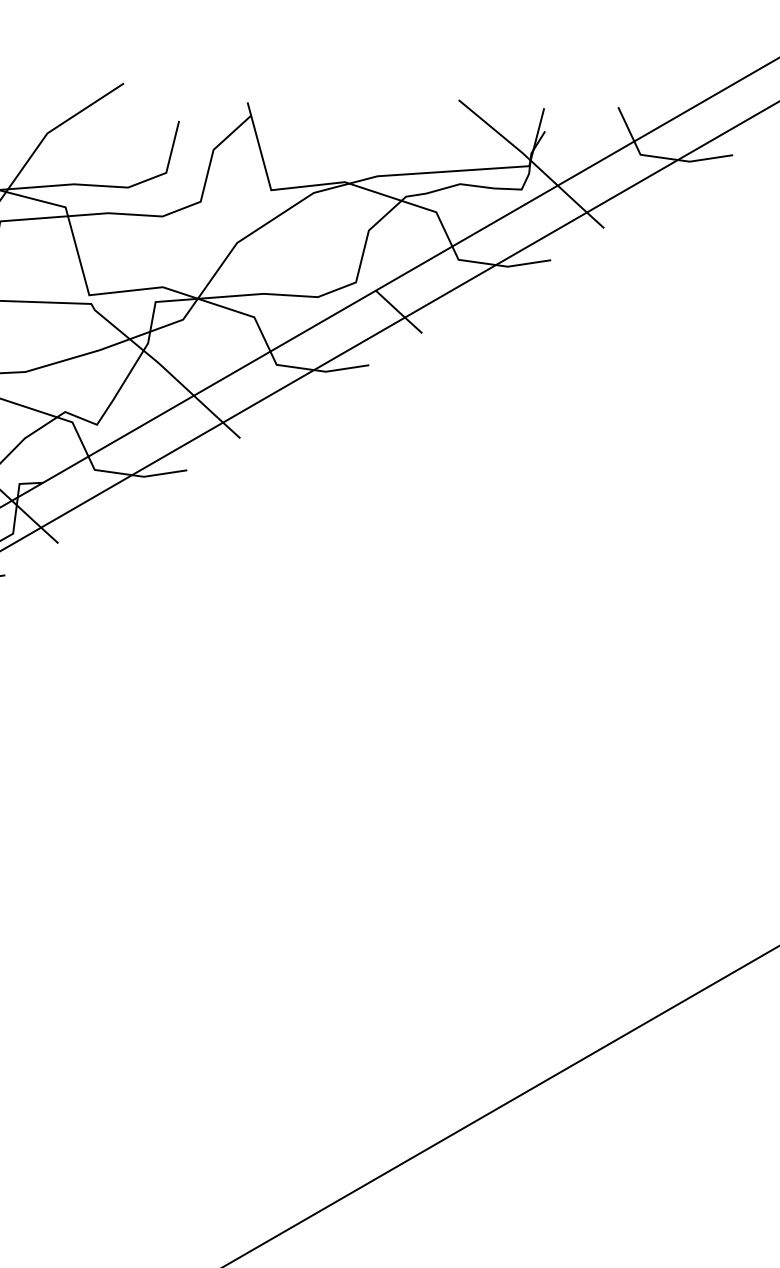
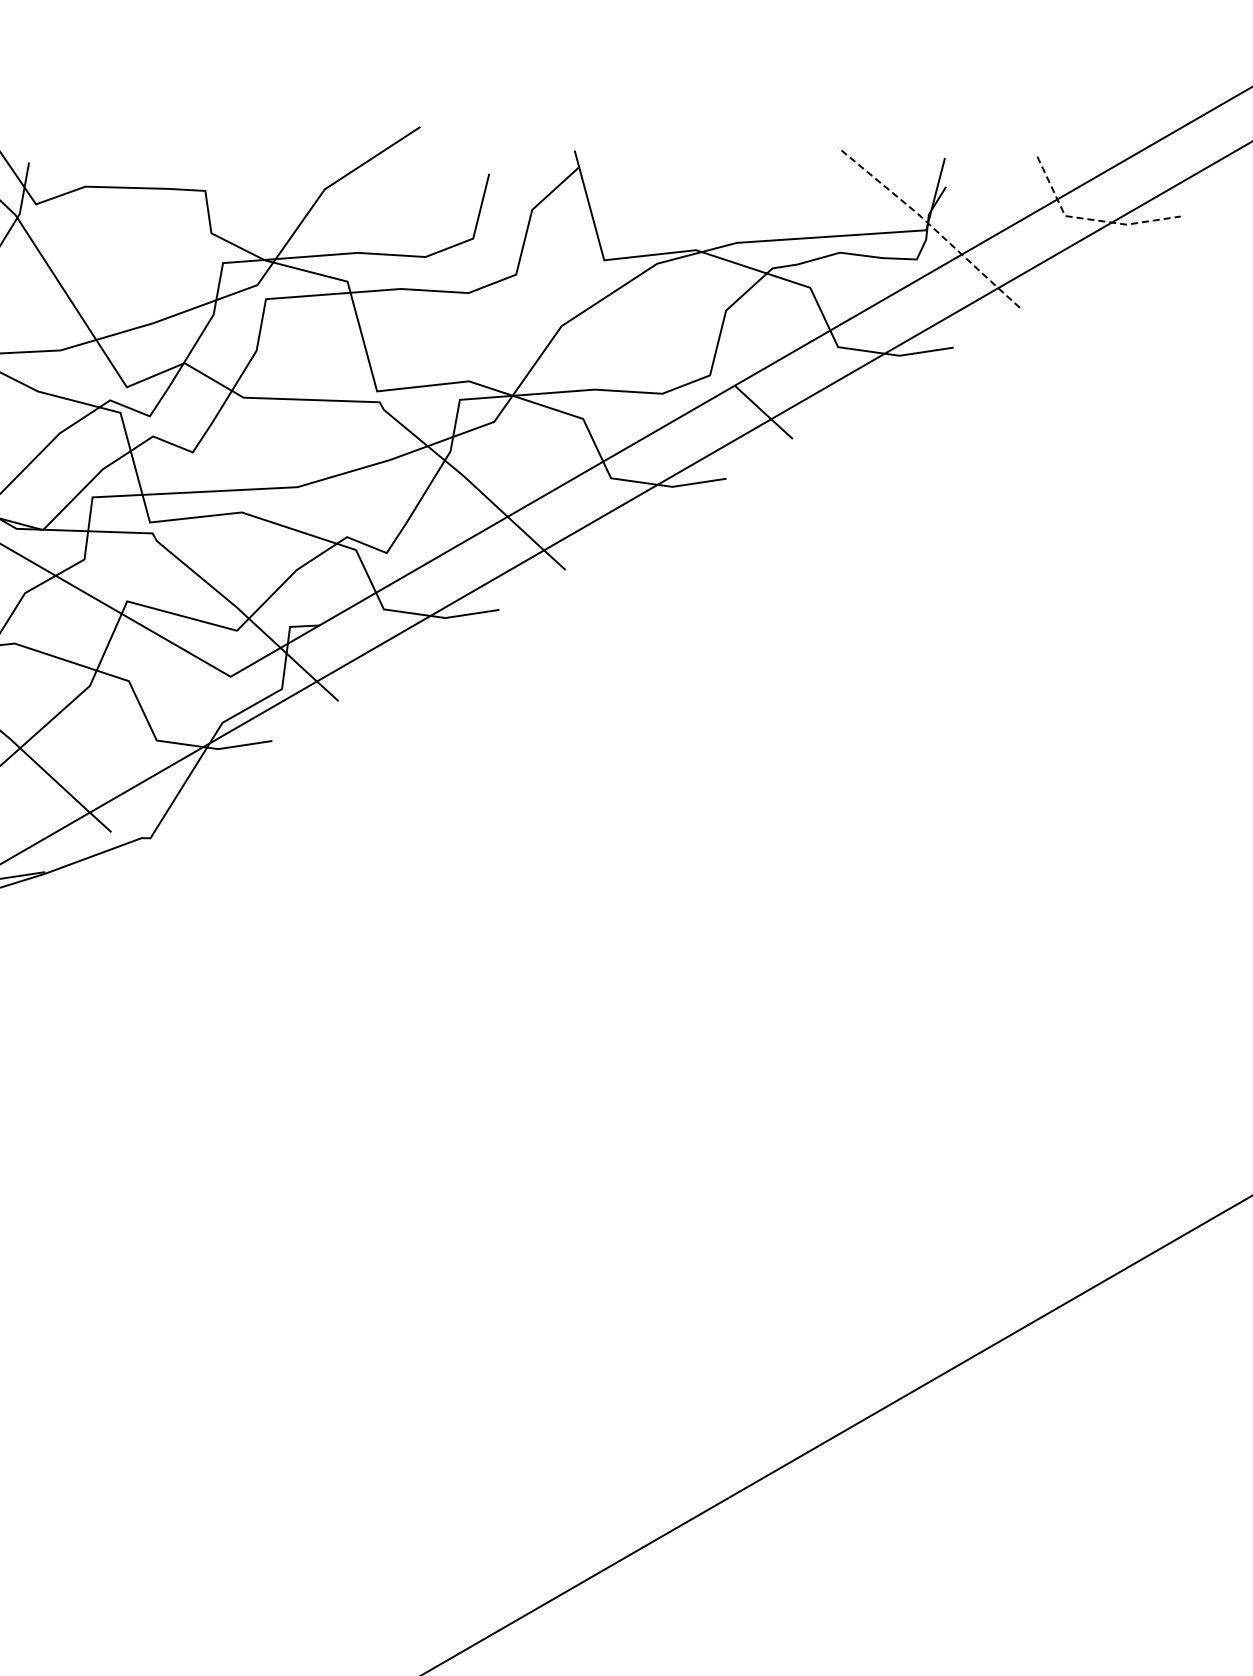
line: (660, 157) -> (1090, 219), solid -> dashed
line: (532, 162) -> (930, 225), solid -> dashed

